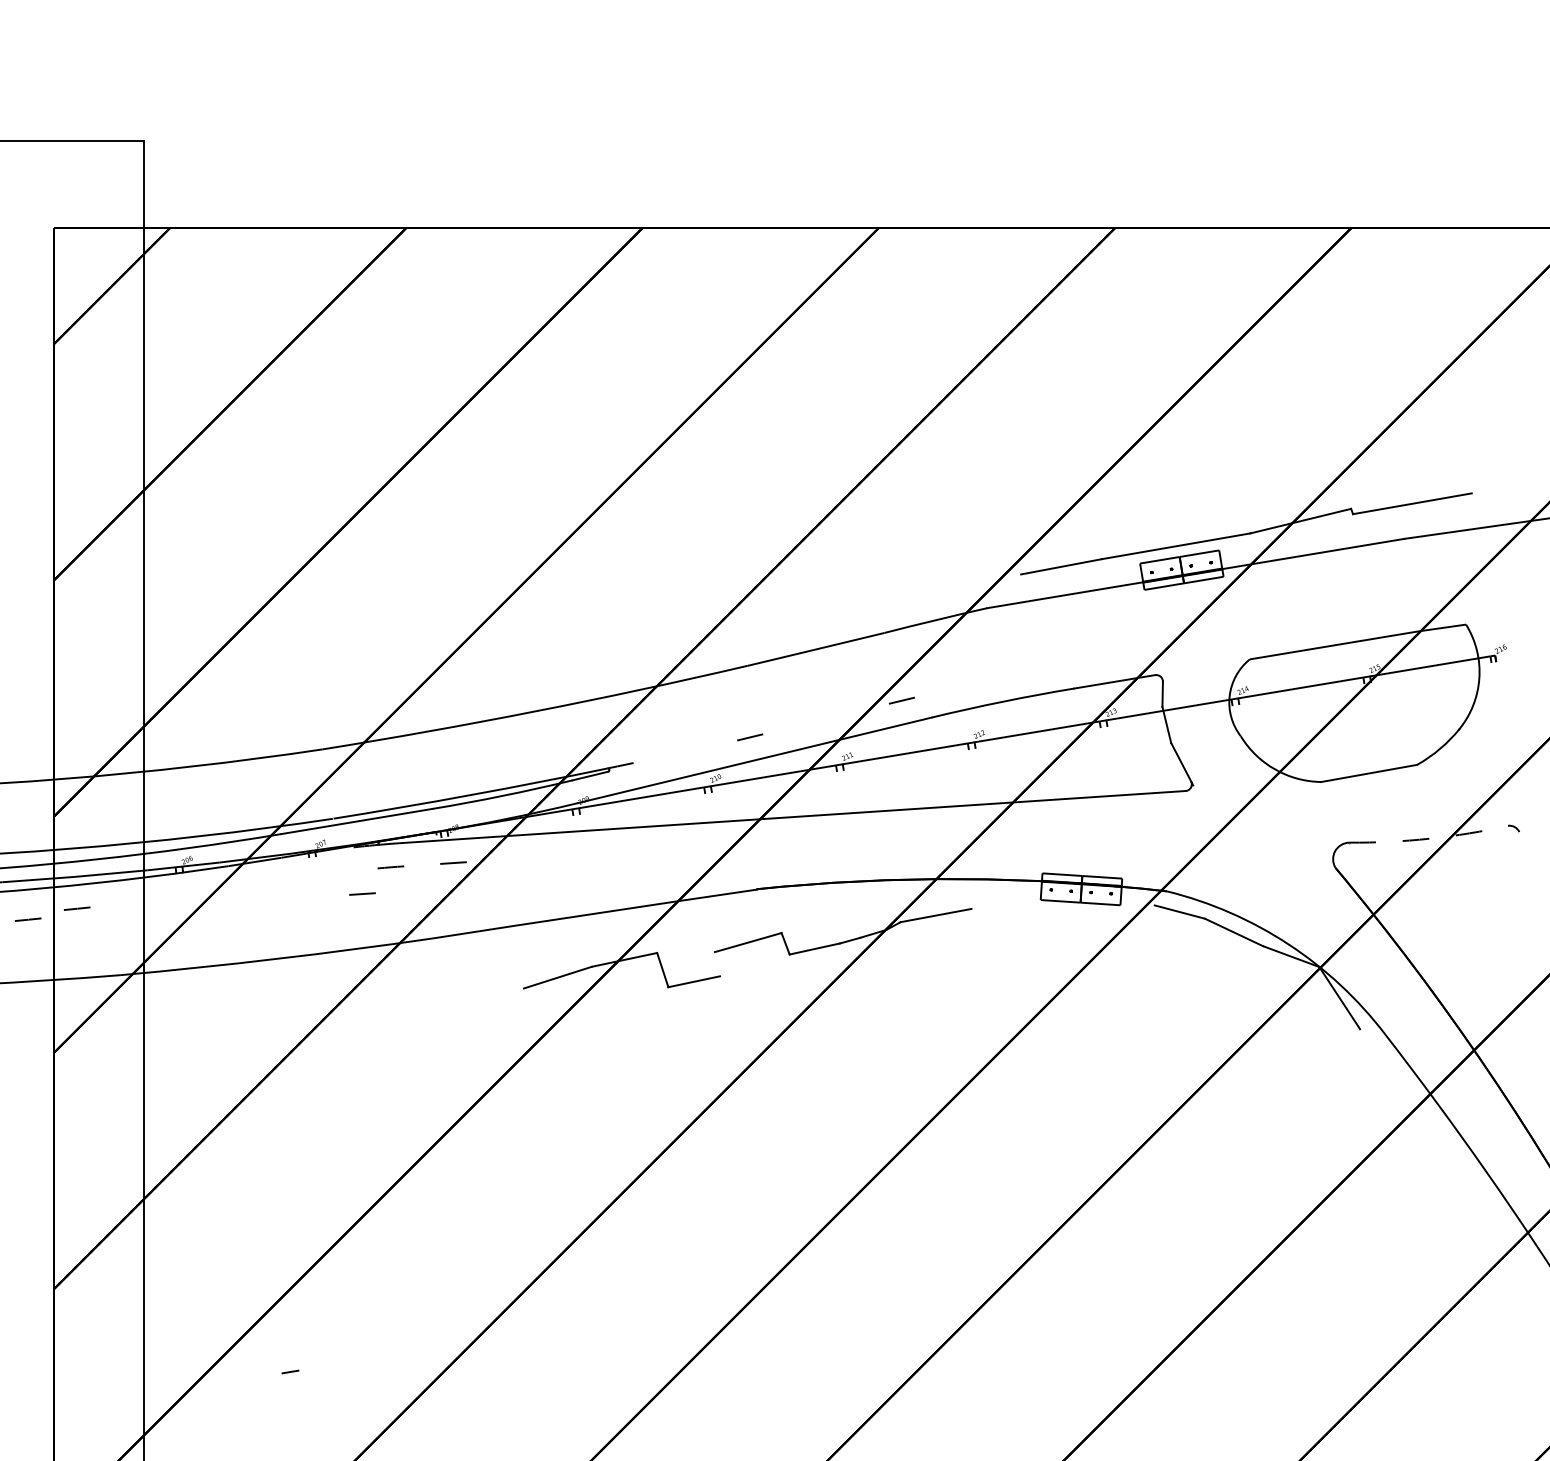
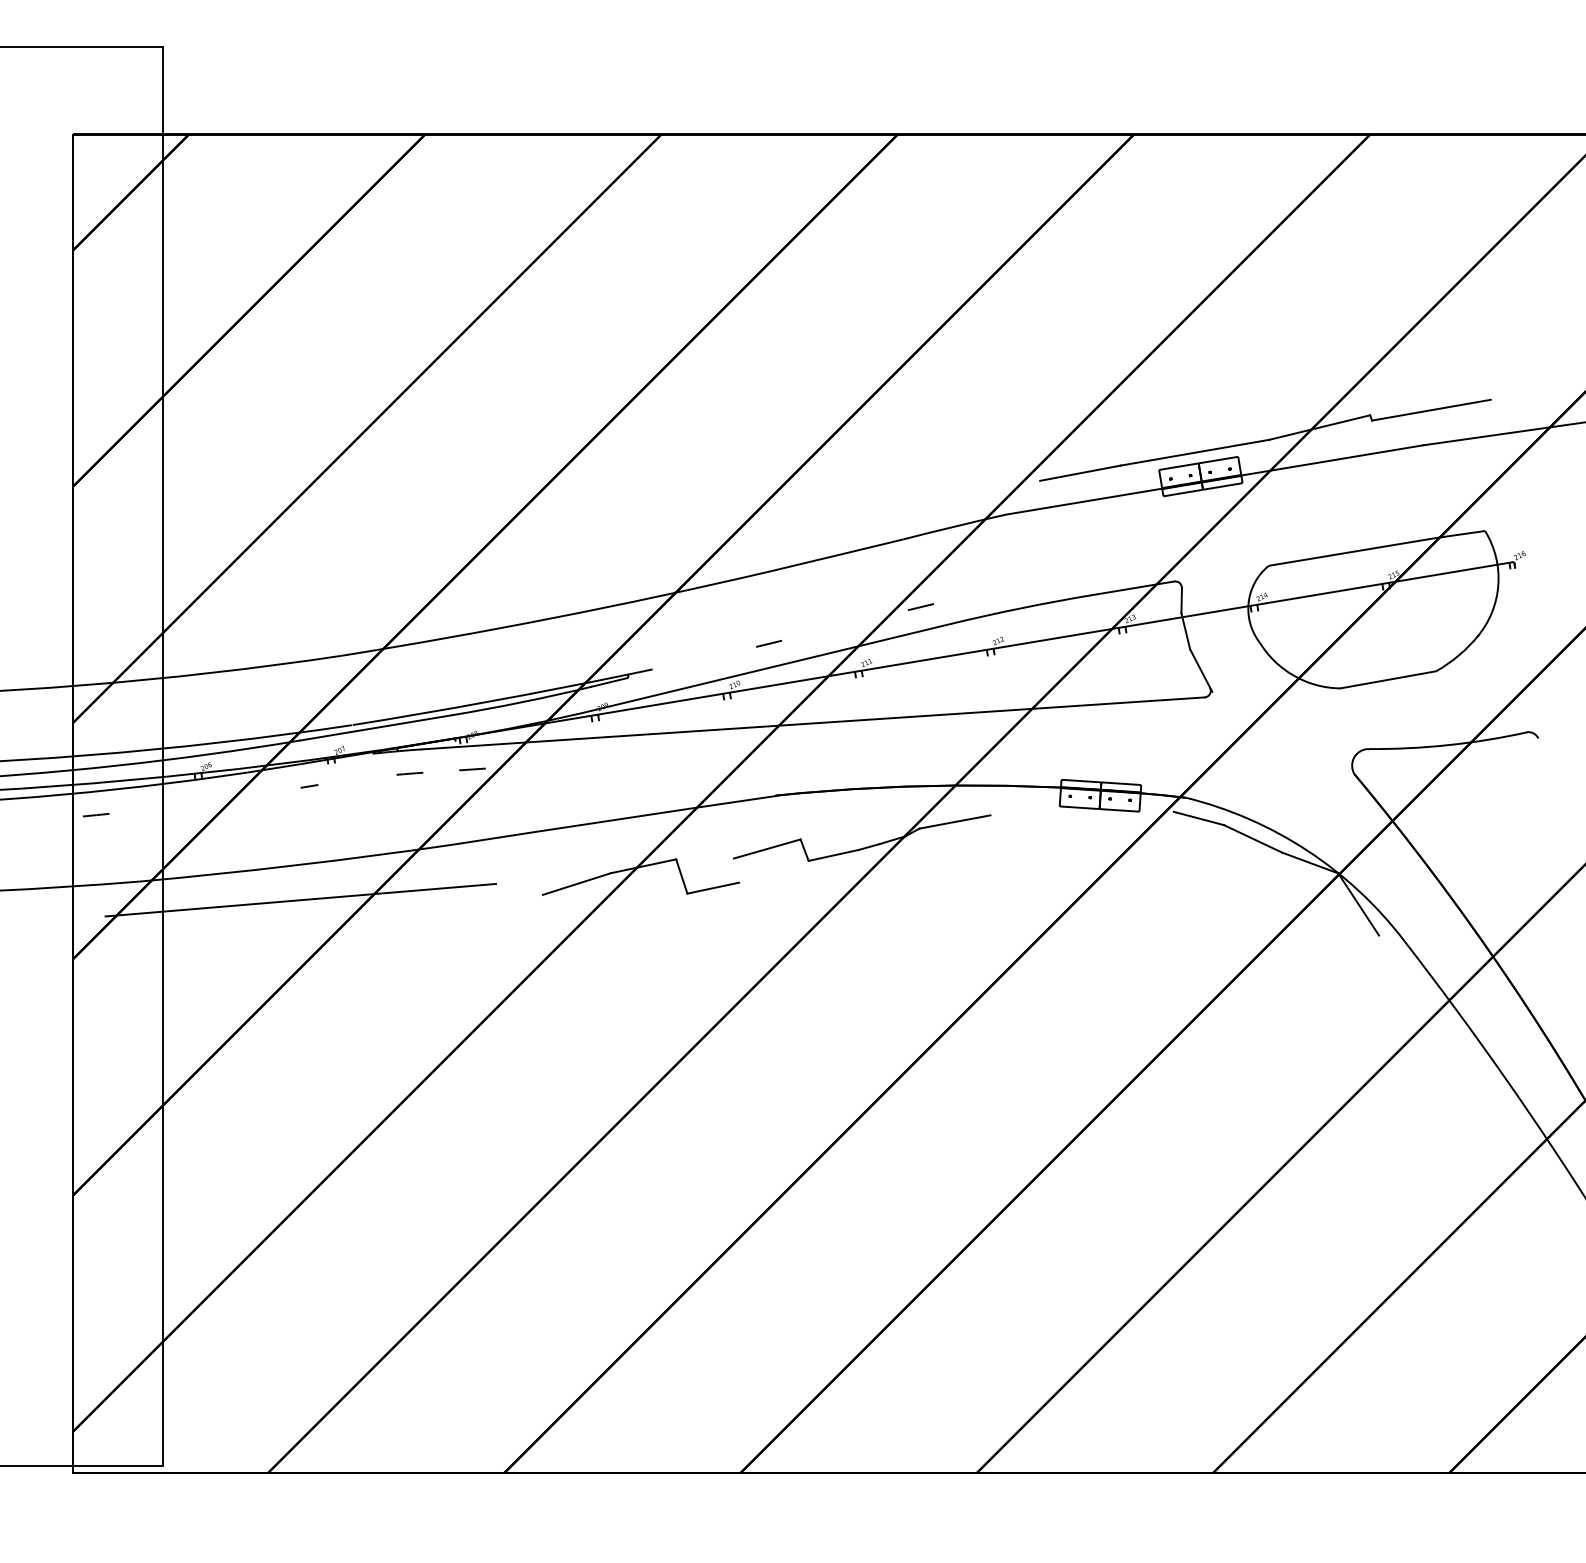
arc: (1429, 839) -> (1448, 745), dashed -> solid
line: (362, 894) -> (381, 800), removed
line: (28, 920) -> (47, 826), removed
line: (281, 993) -> (300, 899), added
line: (290, 1372) -> (309, 786), moved

